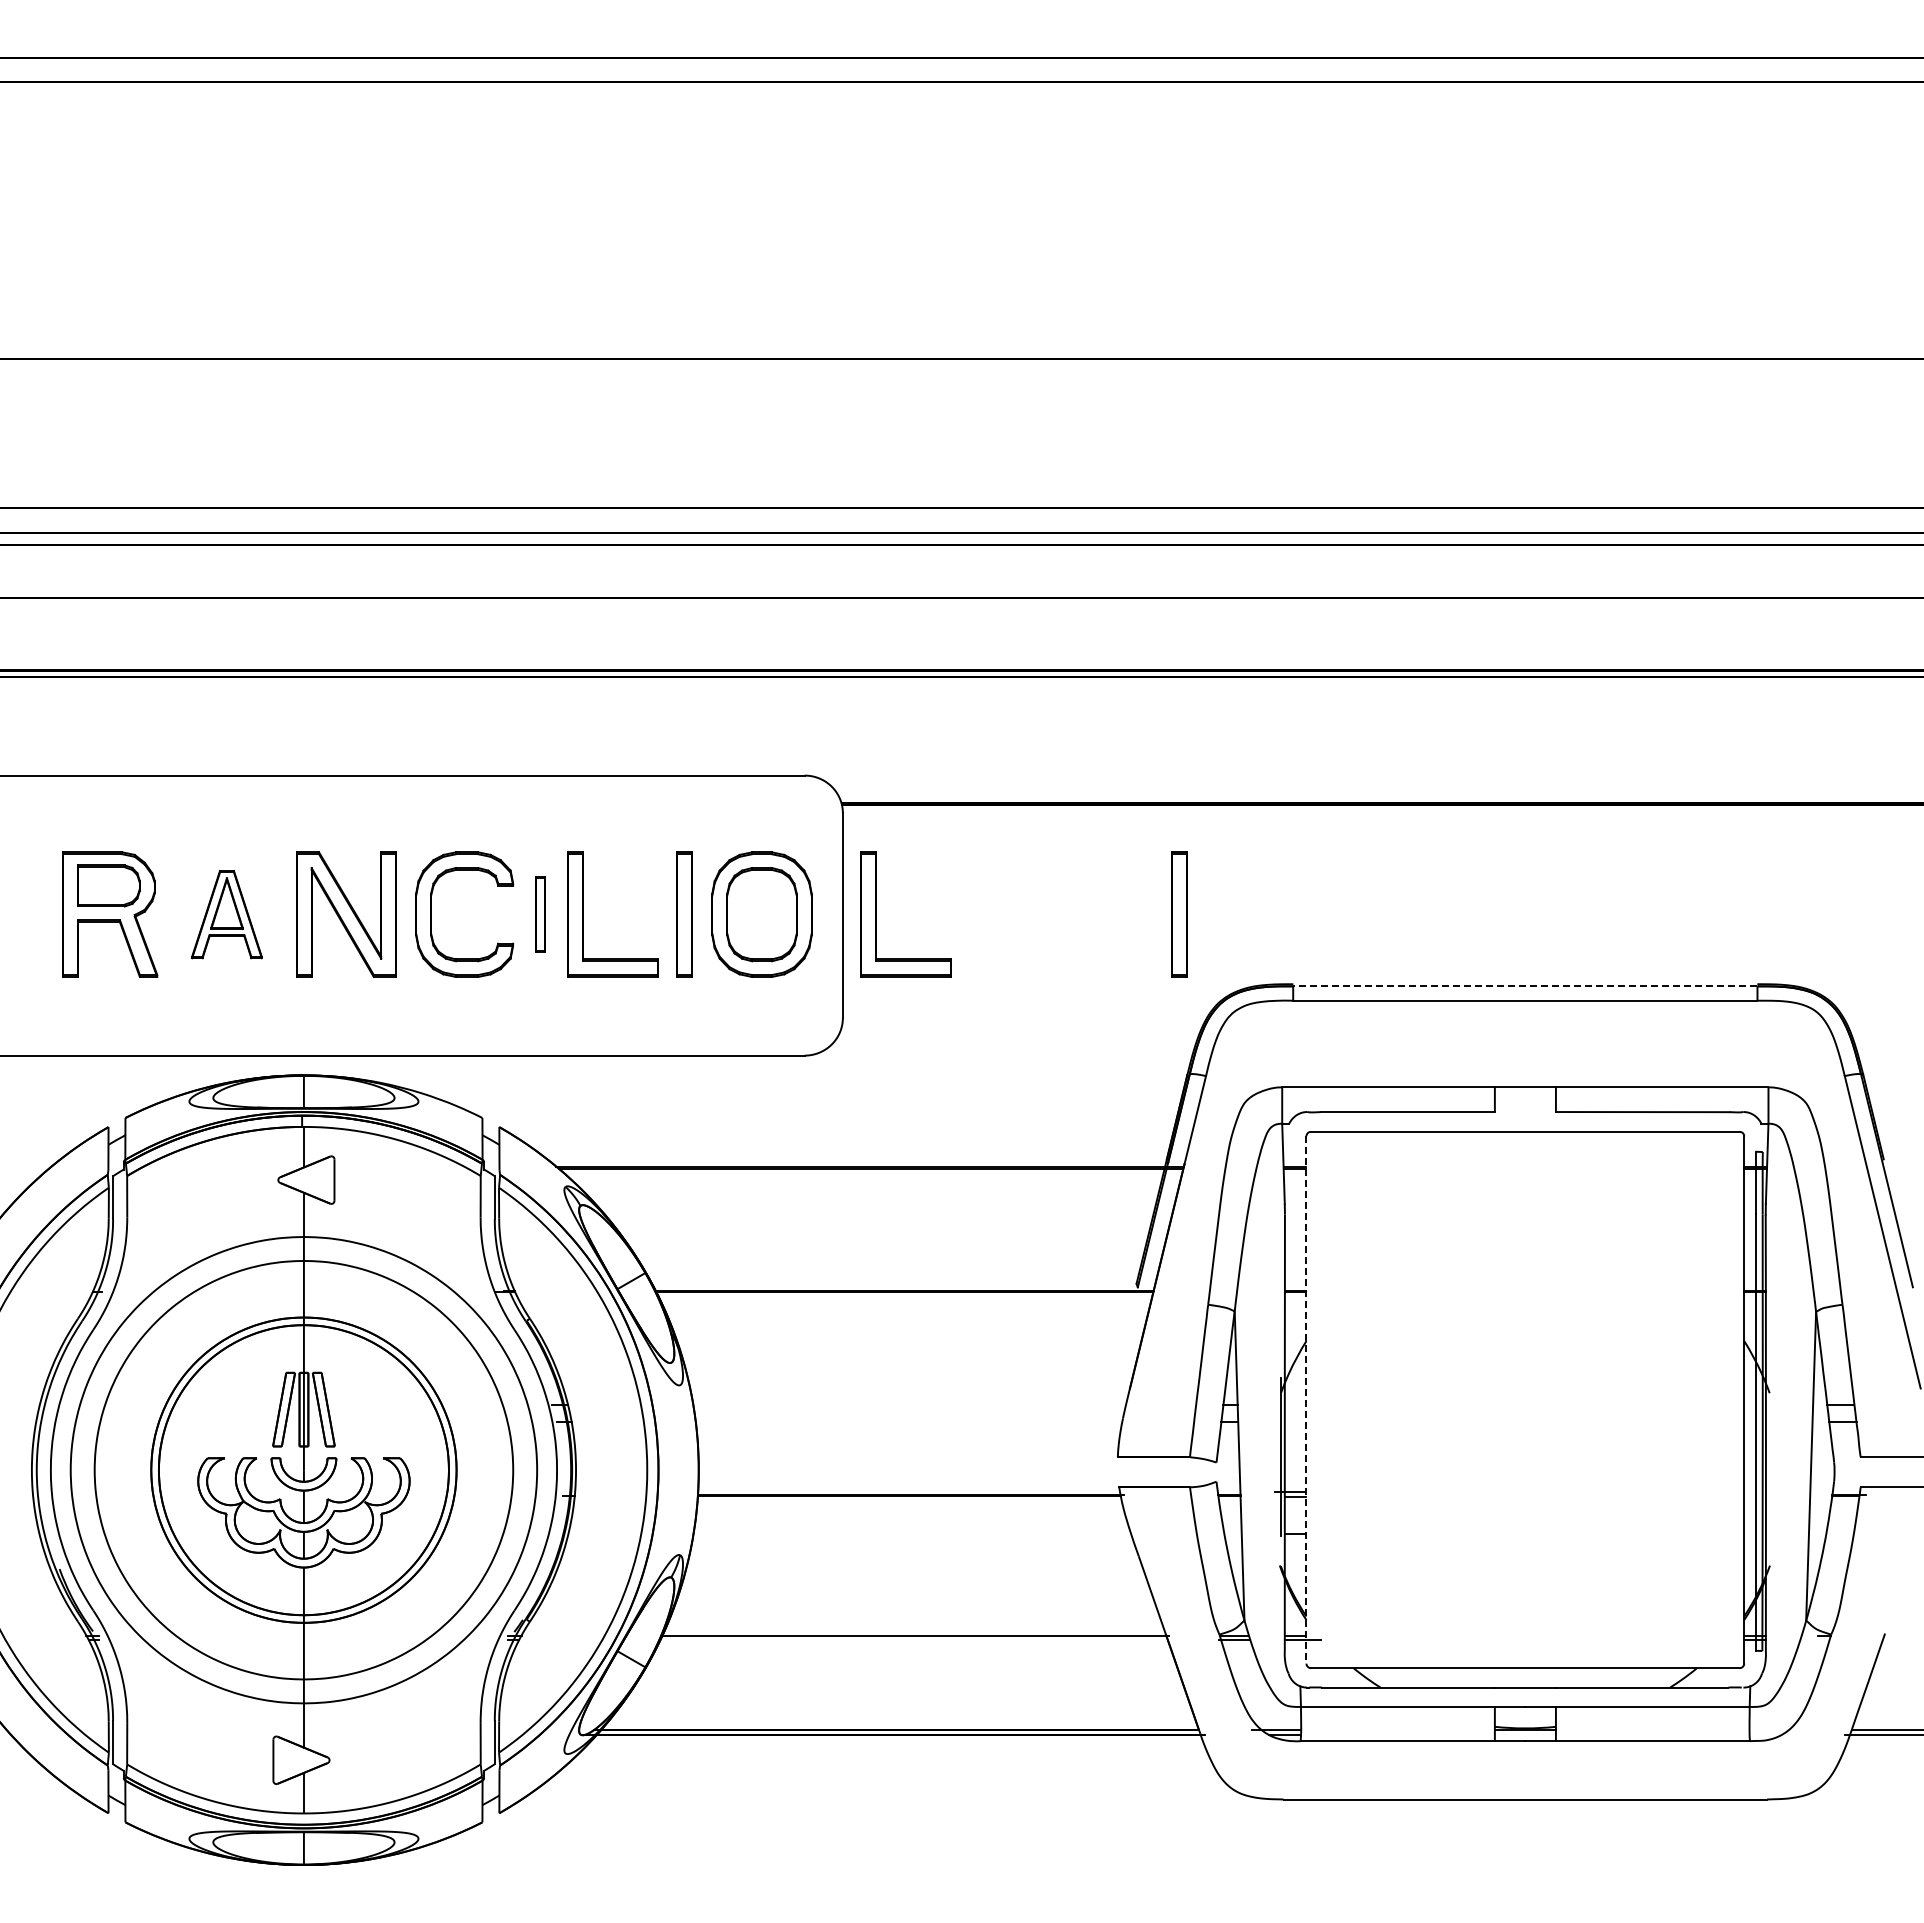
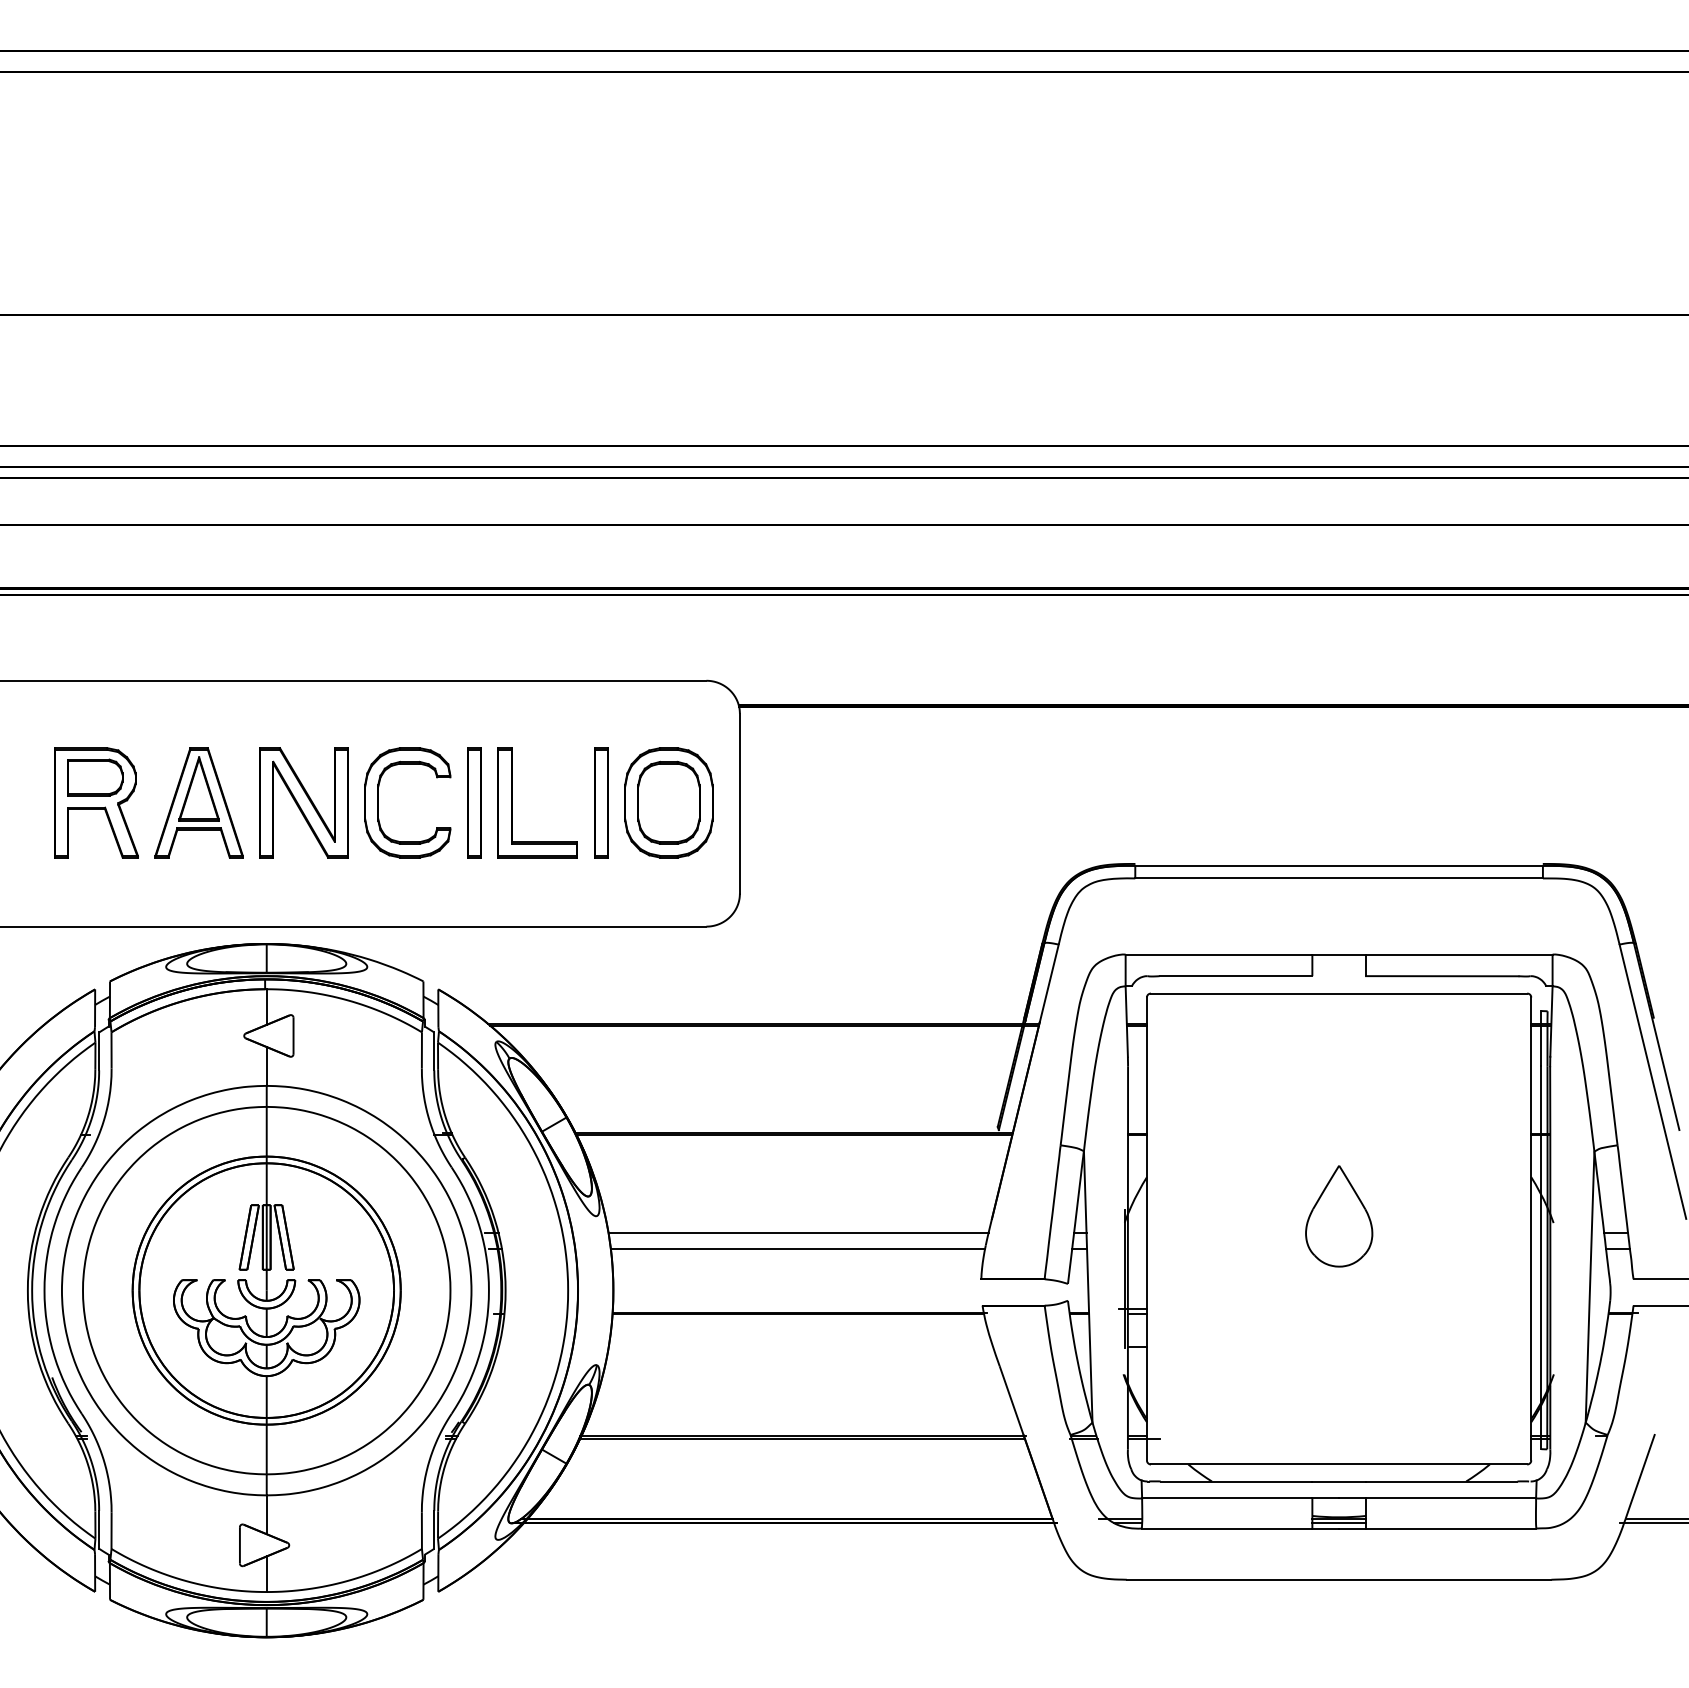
part: (226, 914) -> (198, 802), size x1.43
part: (540, 914) -> (474, 802), size x1.67
part: (876, 914) -> (769, 802), removed
part: (1179, 914) -> (1035, 802), removed
line: (1524, 986) -> (1338, 865), dashed -> solid
part: (1525, 1385) -> (1339, 1216), added
line: (1306, 1399) -> (1146, 1228), dashed -> solid
line: (909, 1404) -> (798, 1232), added
line: (908, 1422) -> (797, 1248), added
line: (913, 1639) -> (801, 1439), added
line: (1524, 1735) -> (1338, 1523), added

